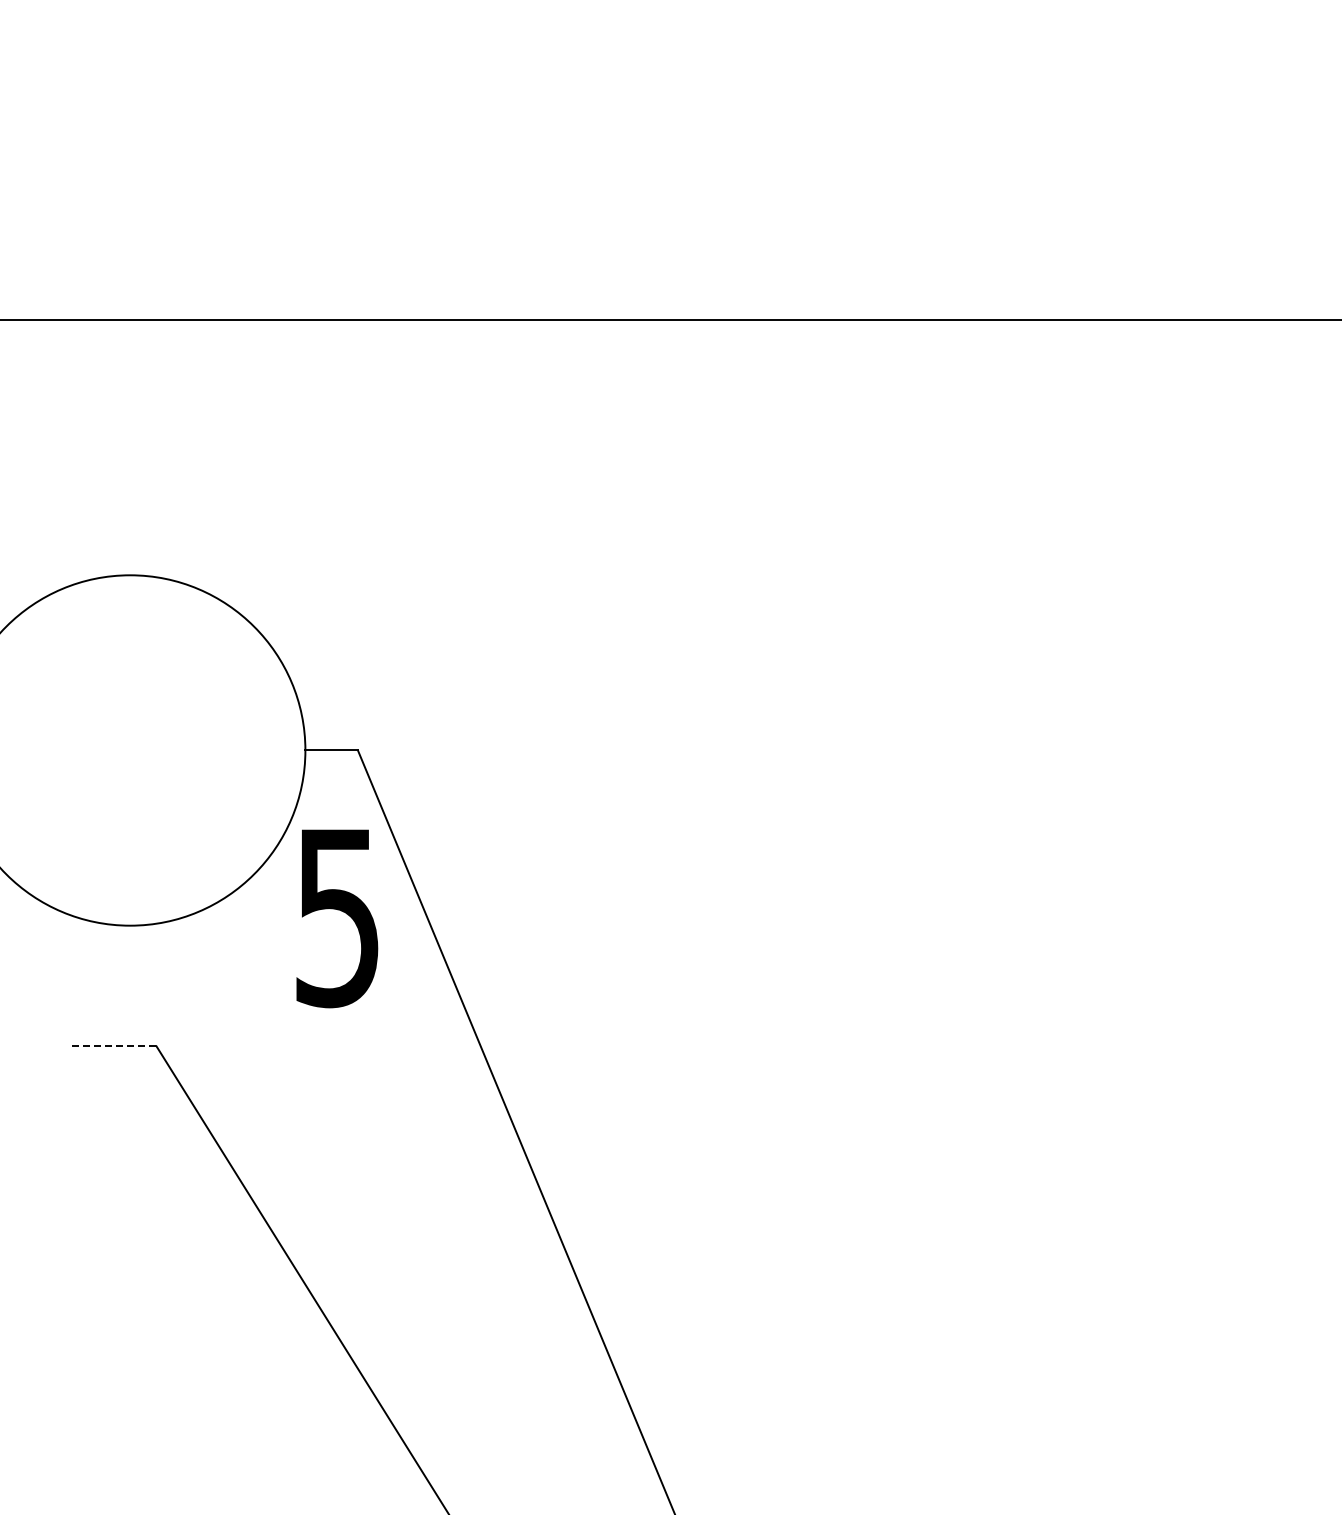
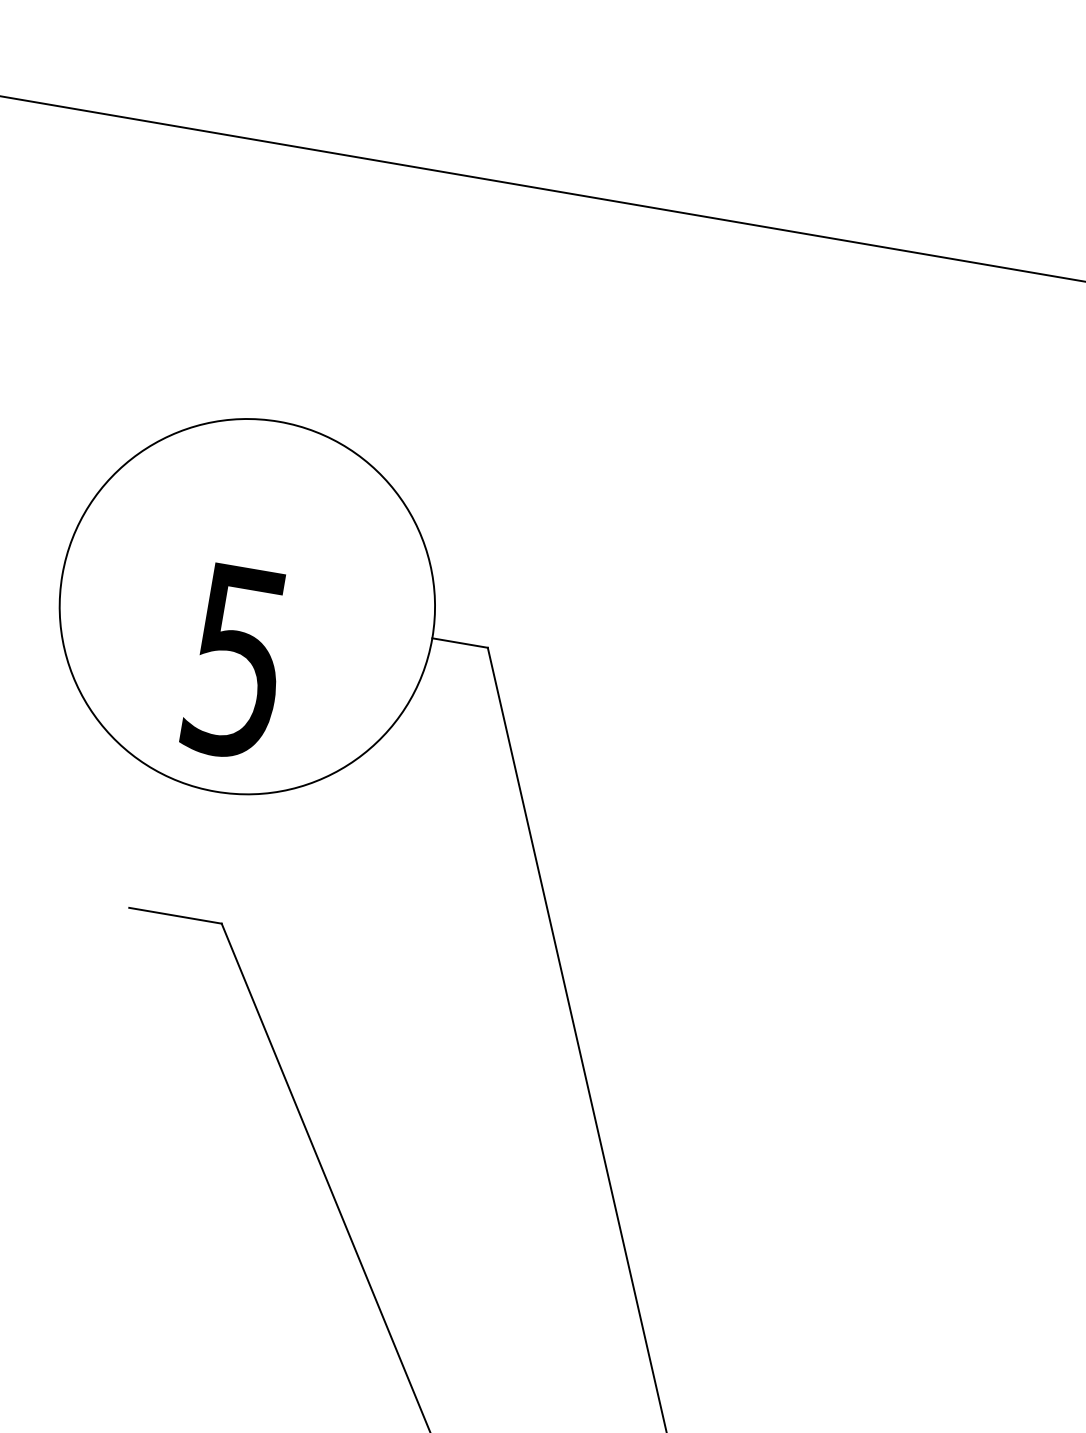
text: (337, 918) -> (237, 662), moved
line: (112, 1046) -> (175, 916), dashed -> solid

